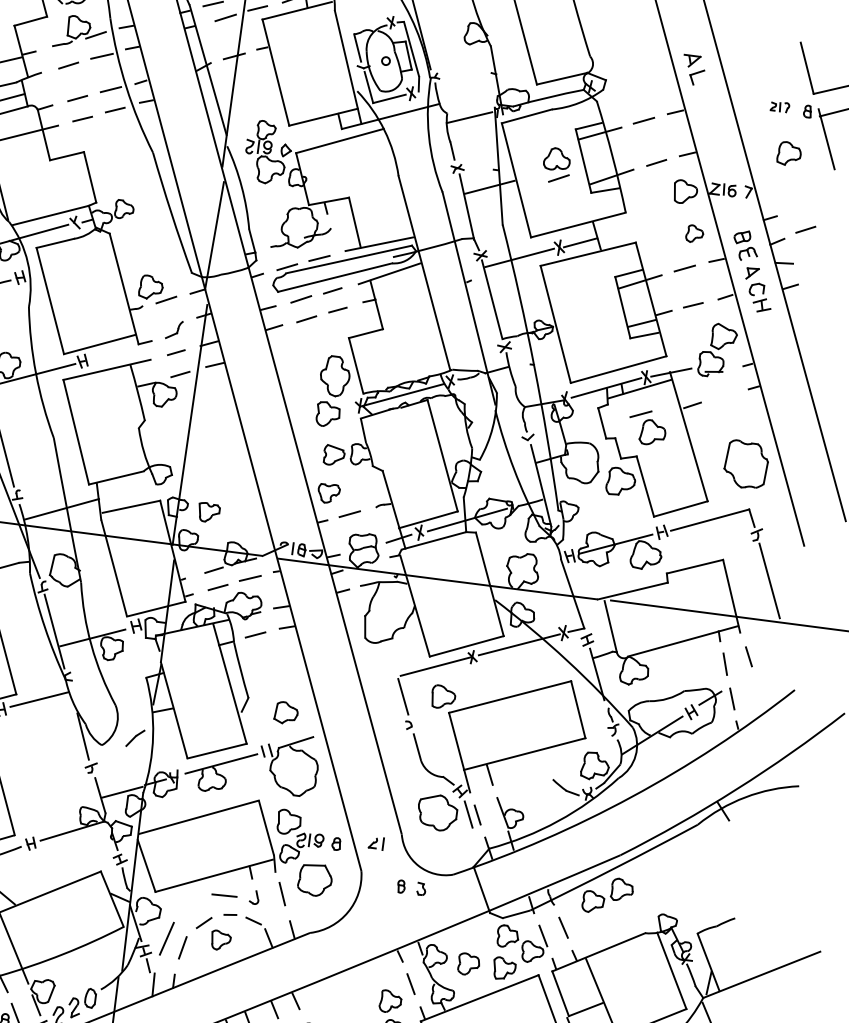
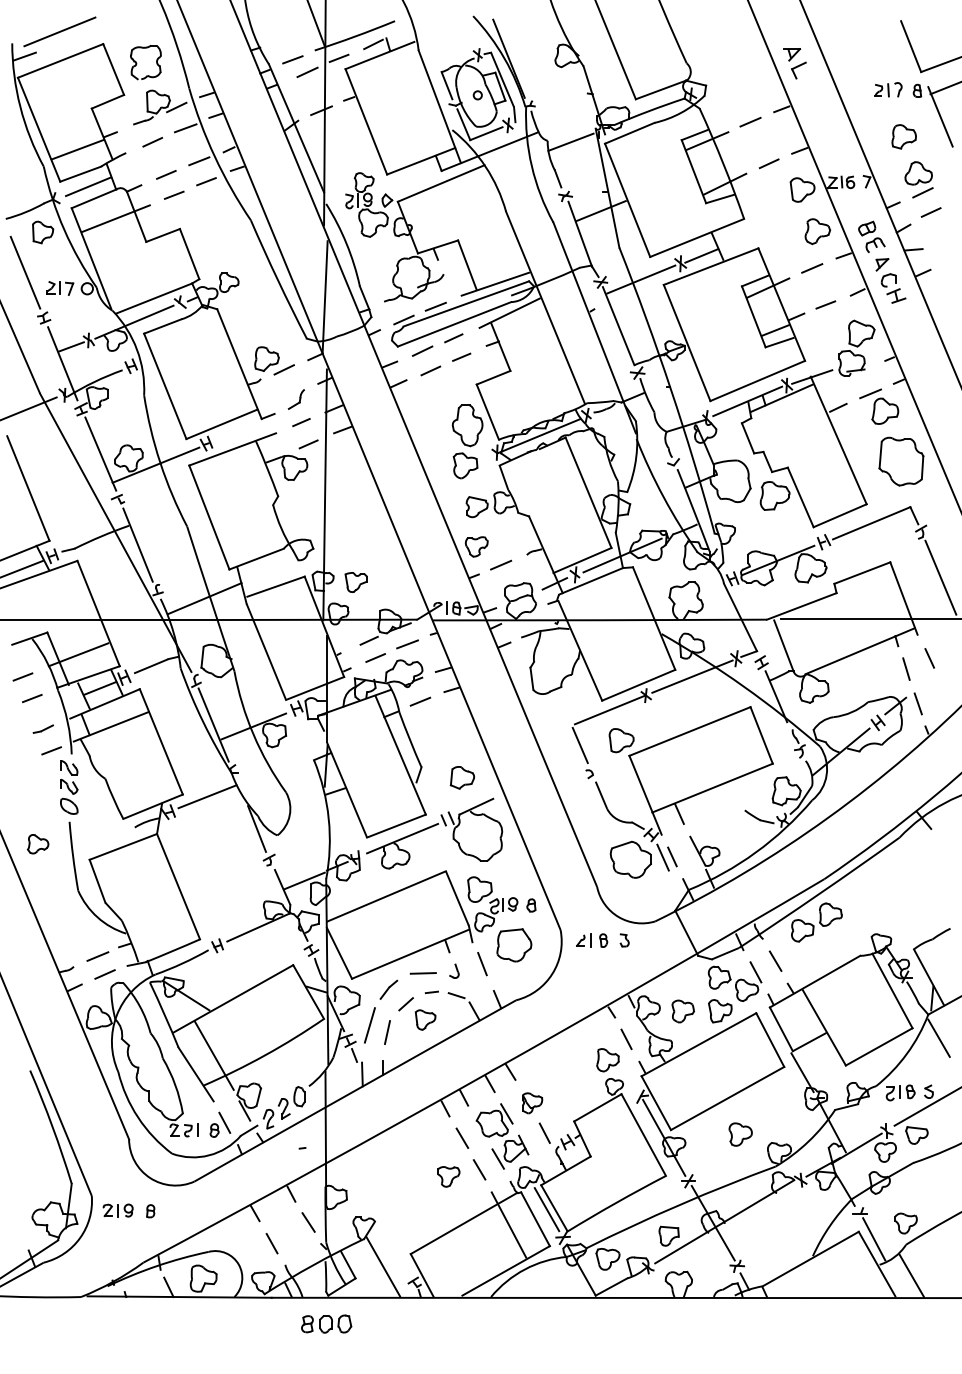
part: (780, 106) -> (888, 89), size x1.43
part: (556, 165) -> (918, 179), moved
part: (694, 233) -> (817, 231), size x1.43
part: (647, 427) -> (879, 406), moved
part: (135, 737) -> (388, 989), moved
part: (375, 843) -> (583, 940), moved

